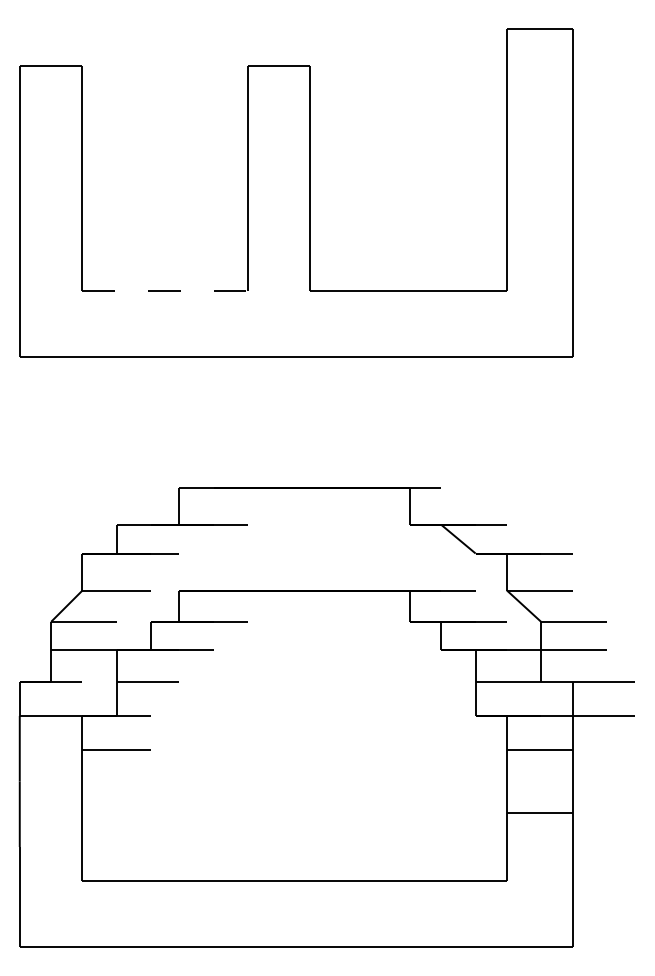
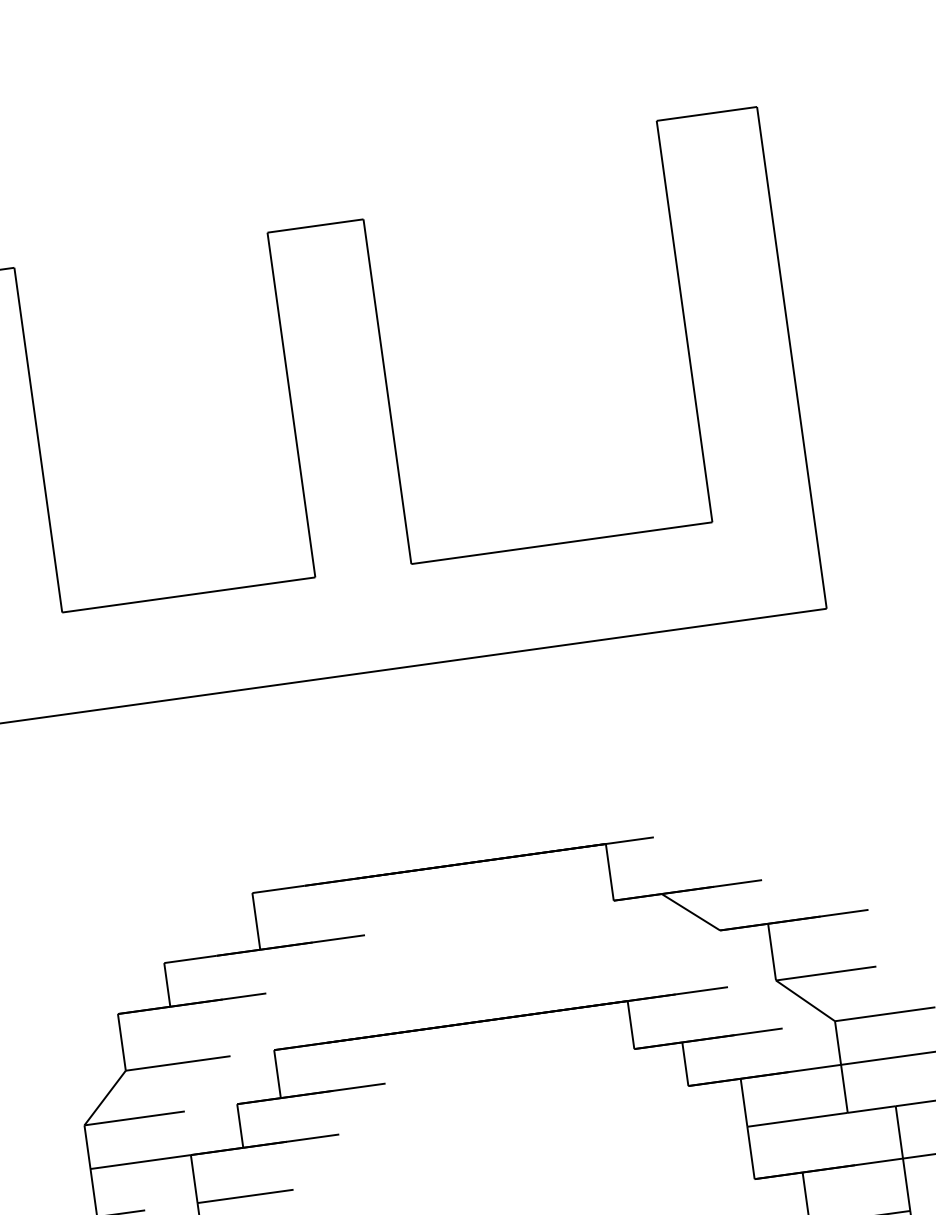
line: (165, 291) -> (189, 595), dashed -> solid

